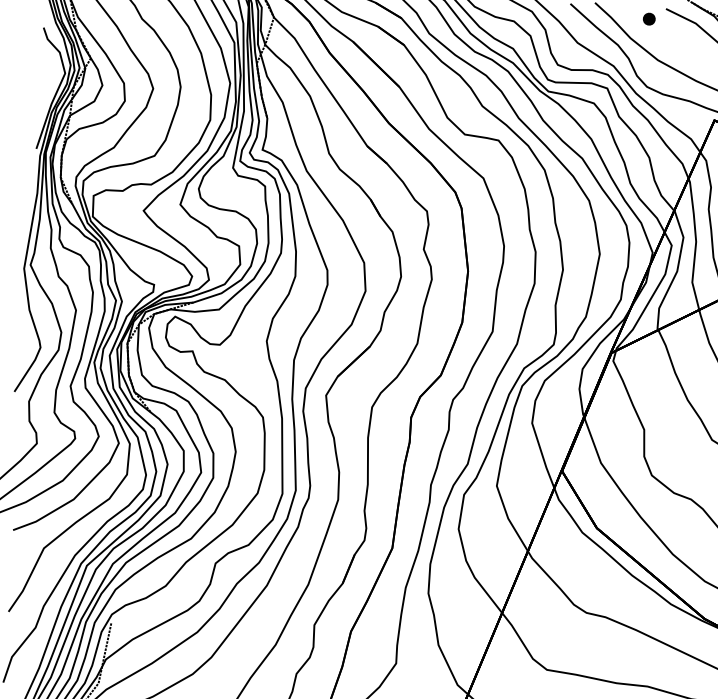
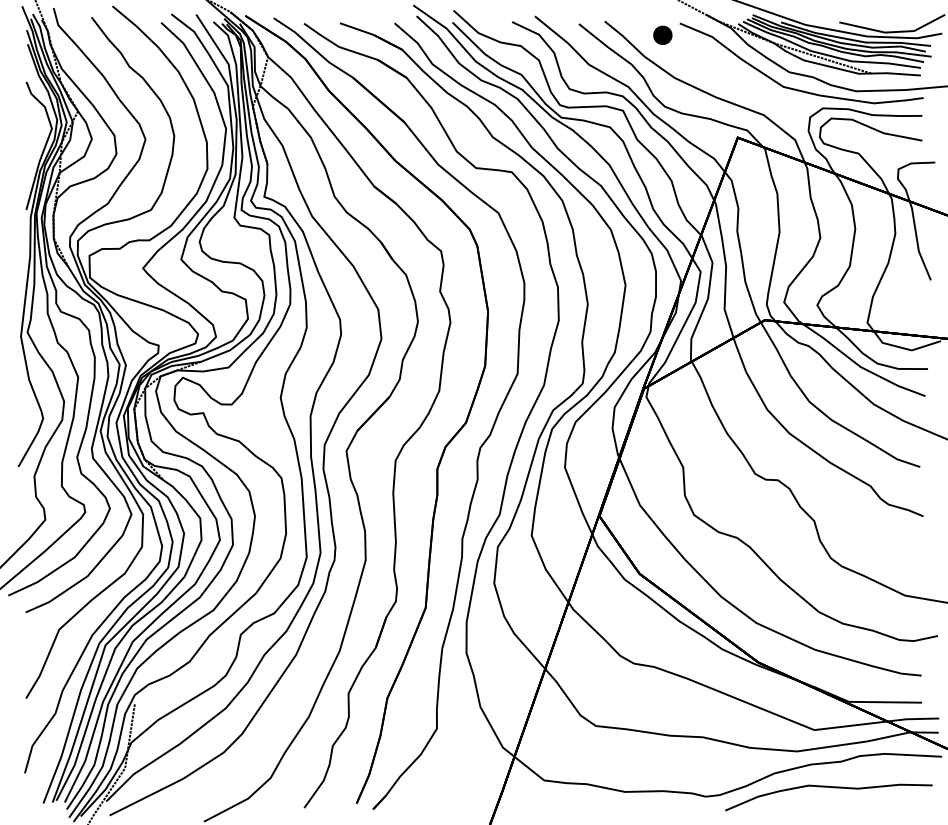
part: (648, 18) -> (662, 34), size x1.43

